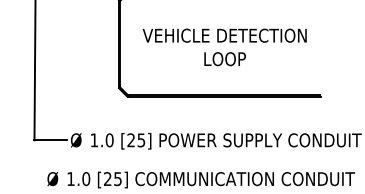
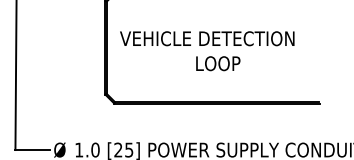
text: (224, 35) -> (207, 38), moved

